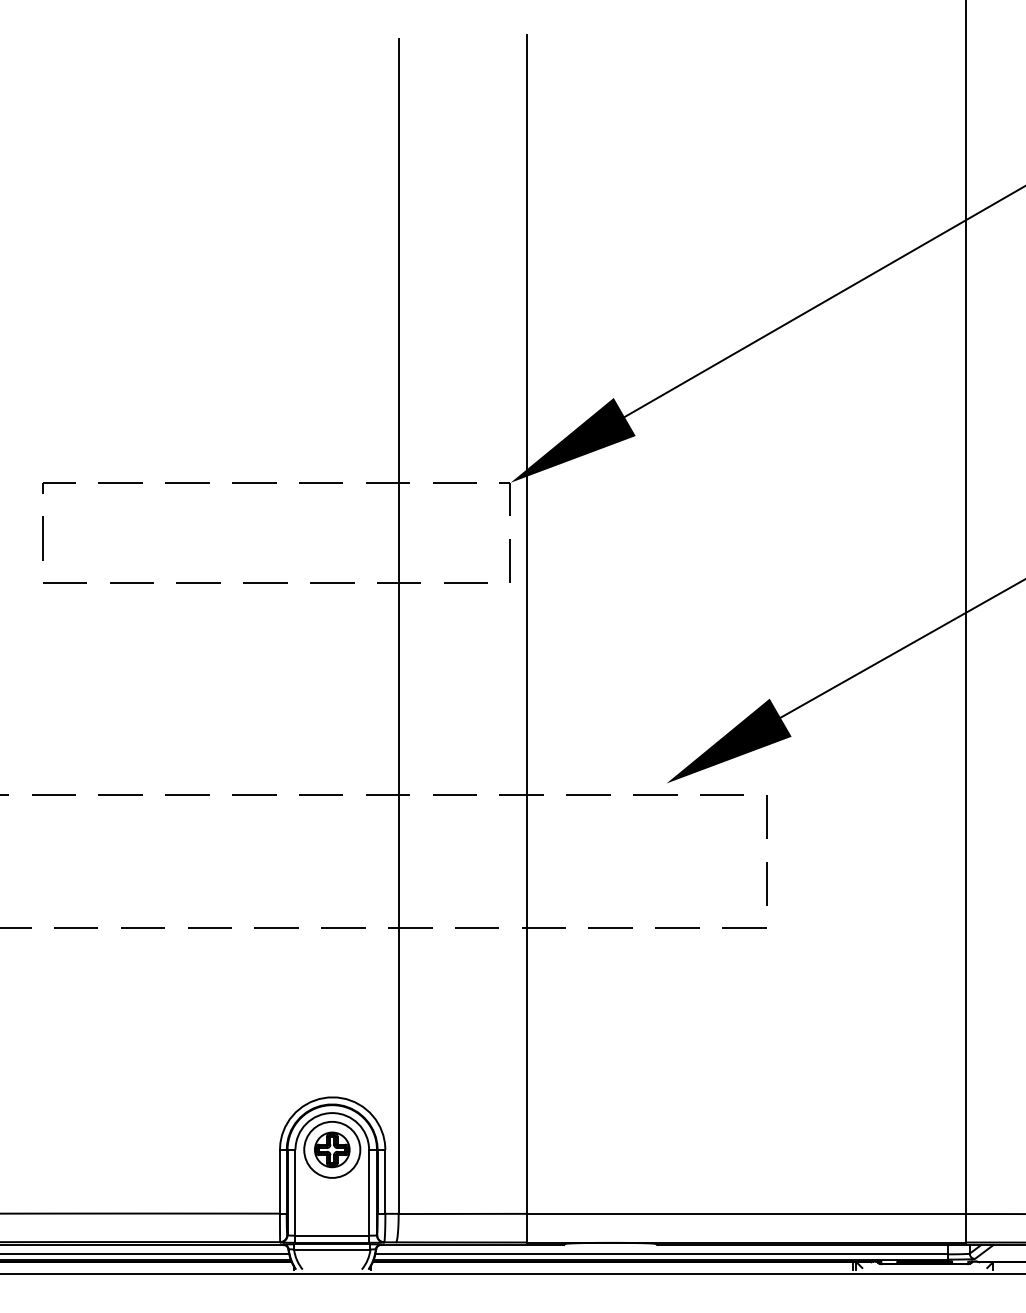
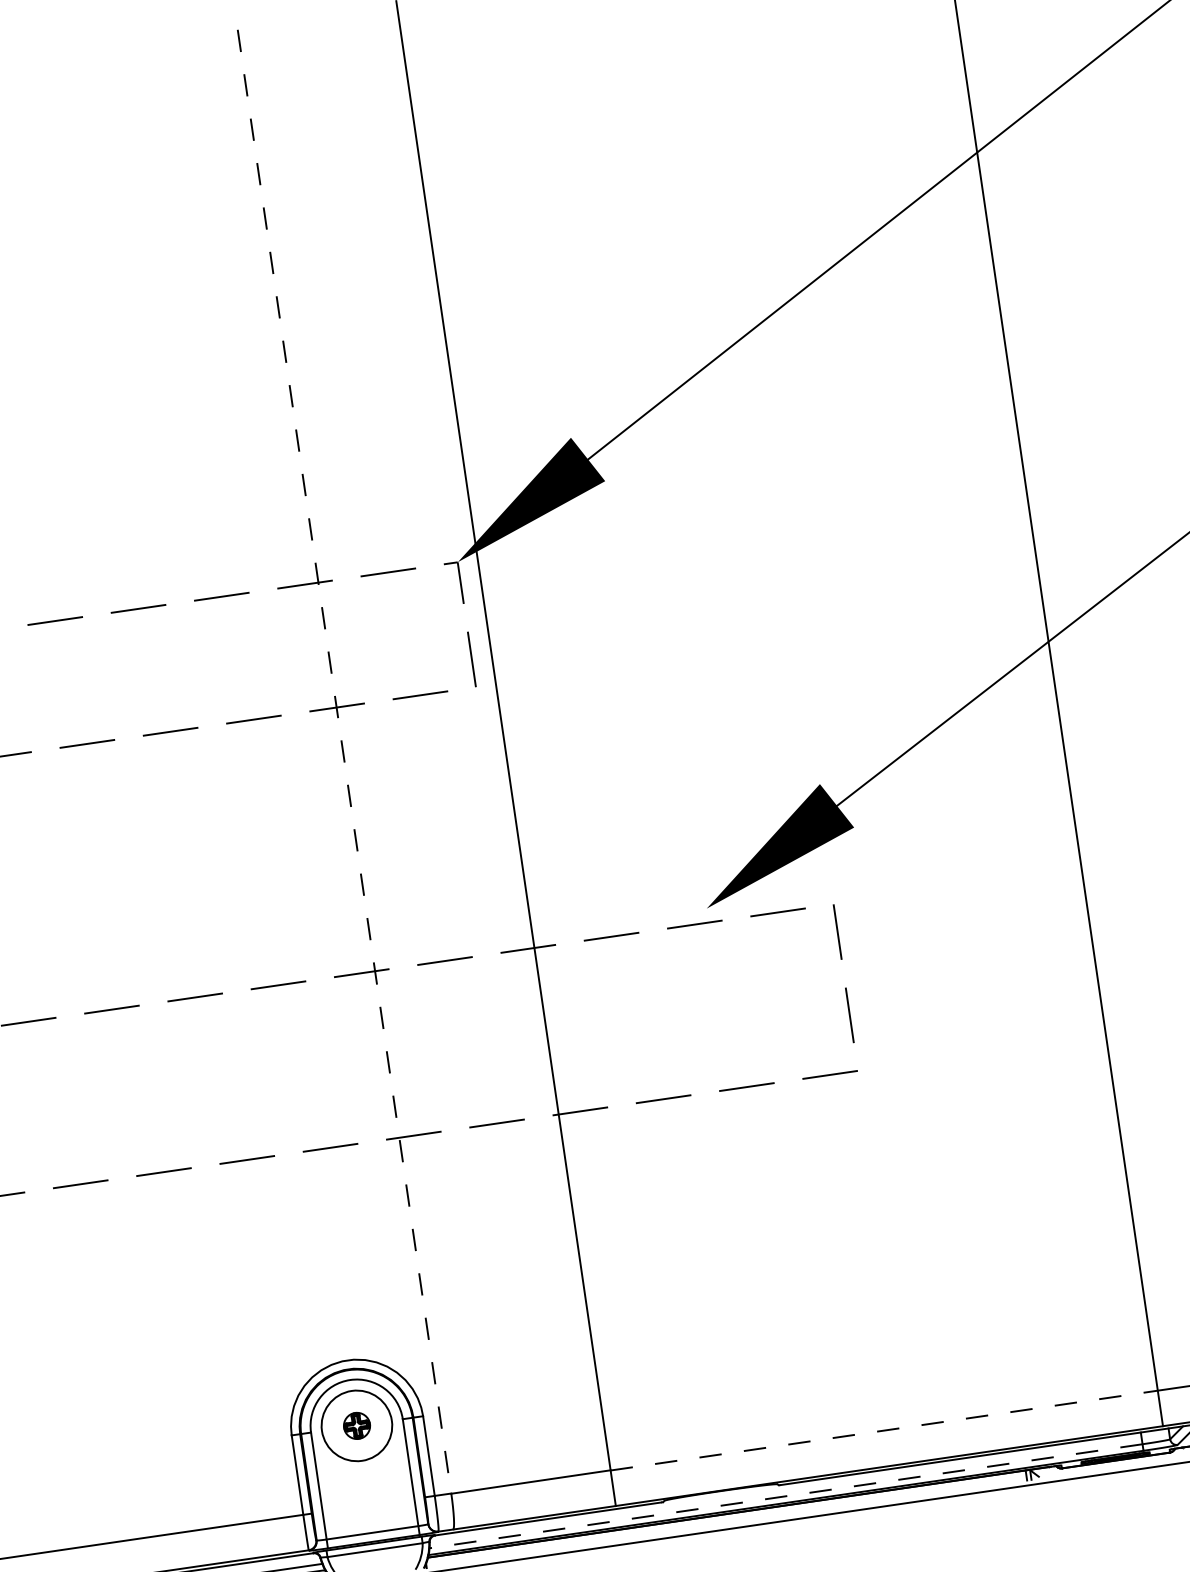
line: (398, 627) -> (344, 762), solid -> dashed
part: (332, 1149) -> (357, 1425), size x0.6
line: (746, 1214) -> (884, 1431), solid -> dashed
line: (660, 1254) -> (784, 1496), solid -> dashed

